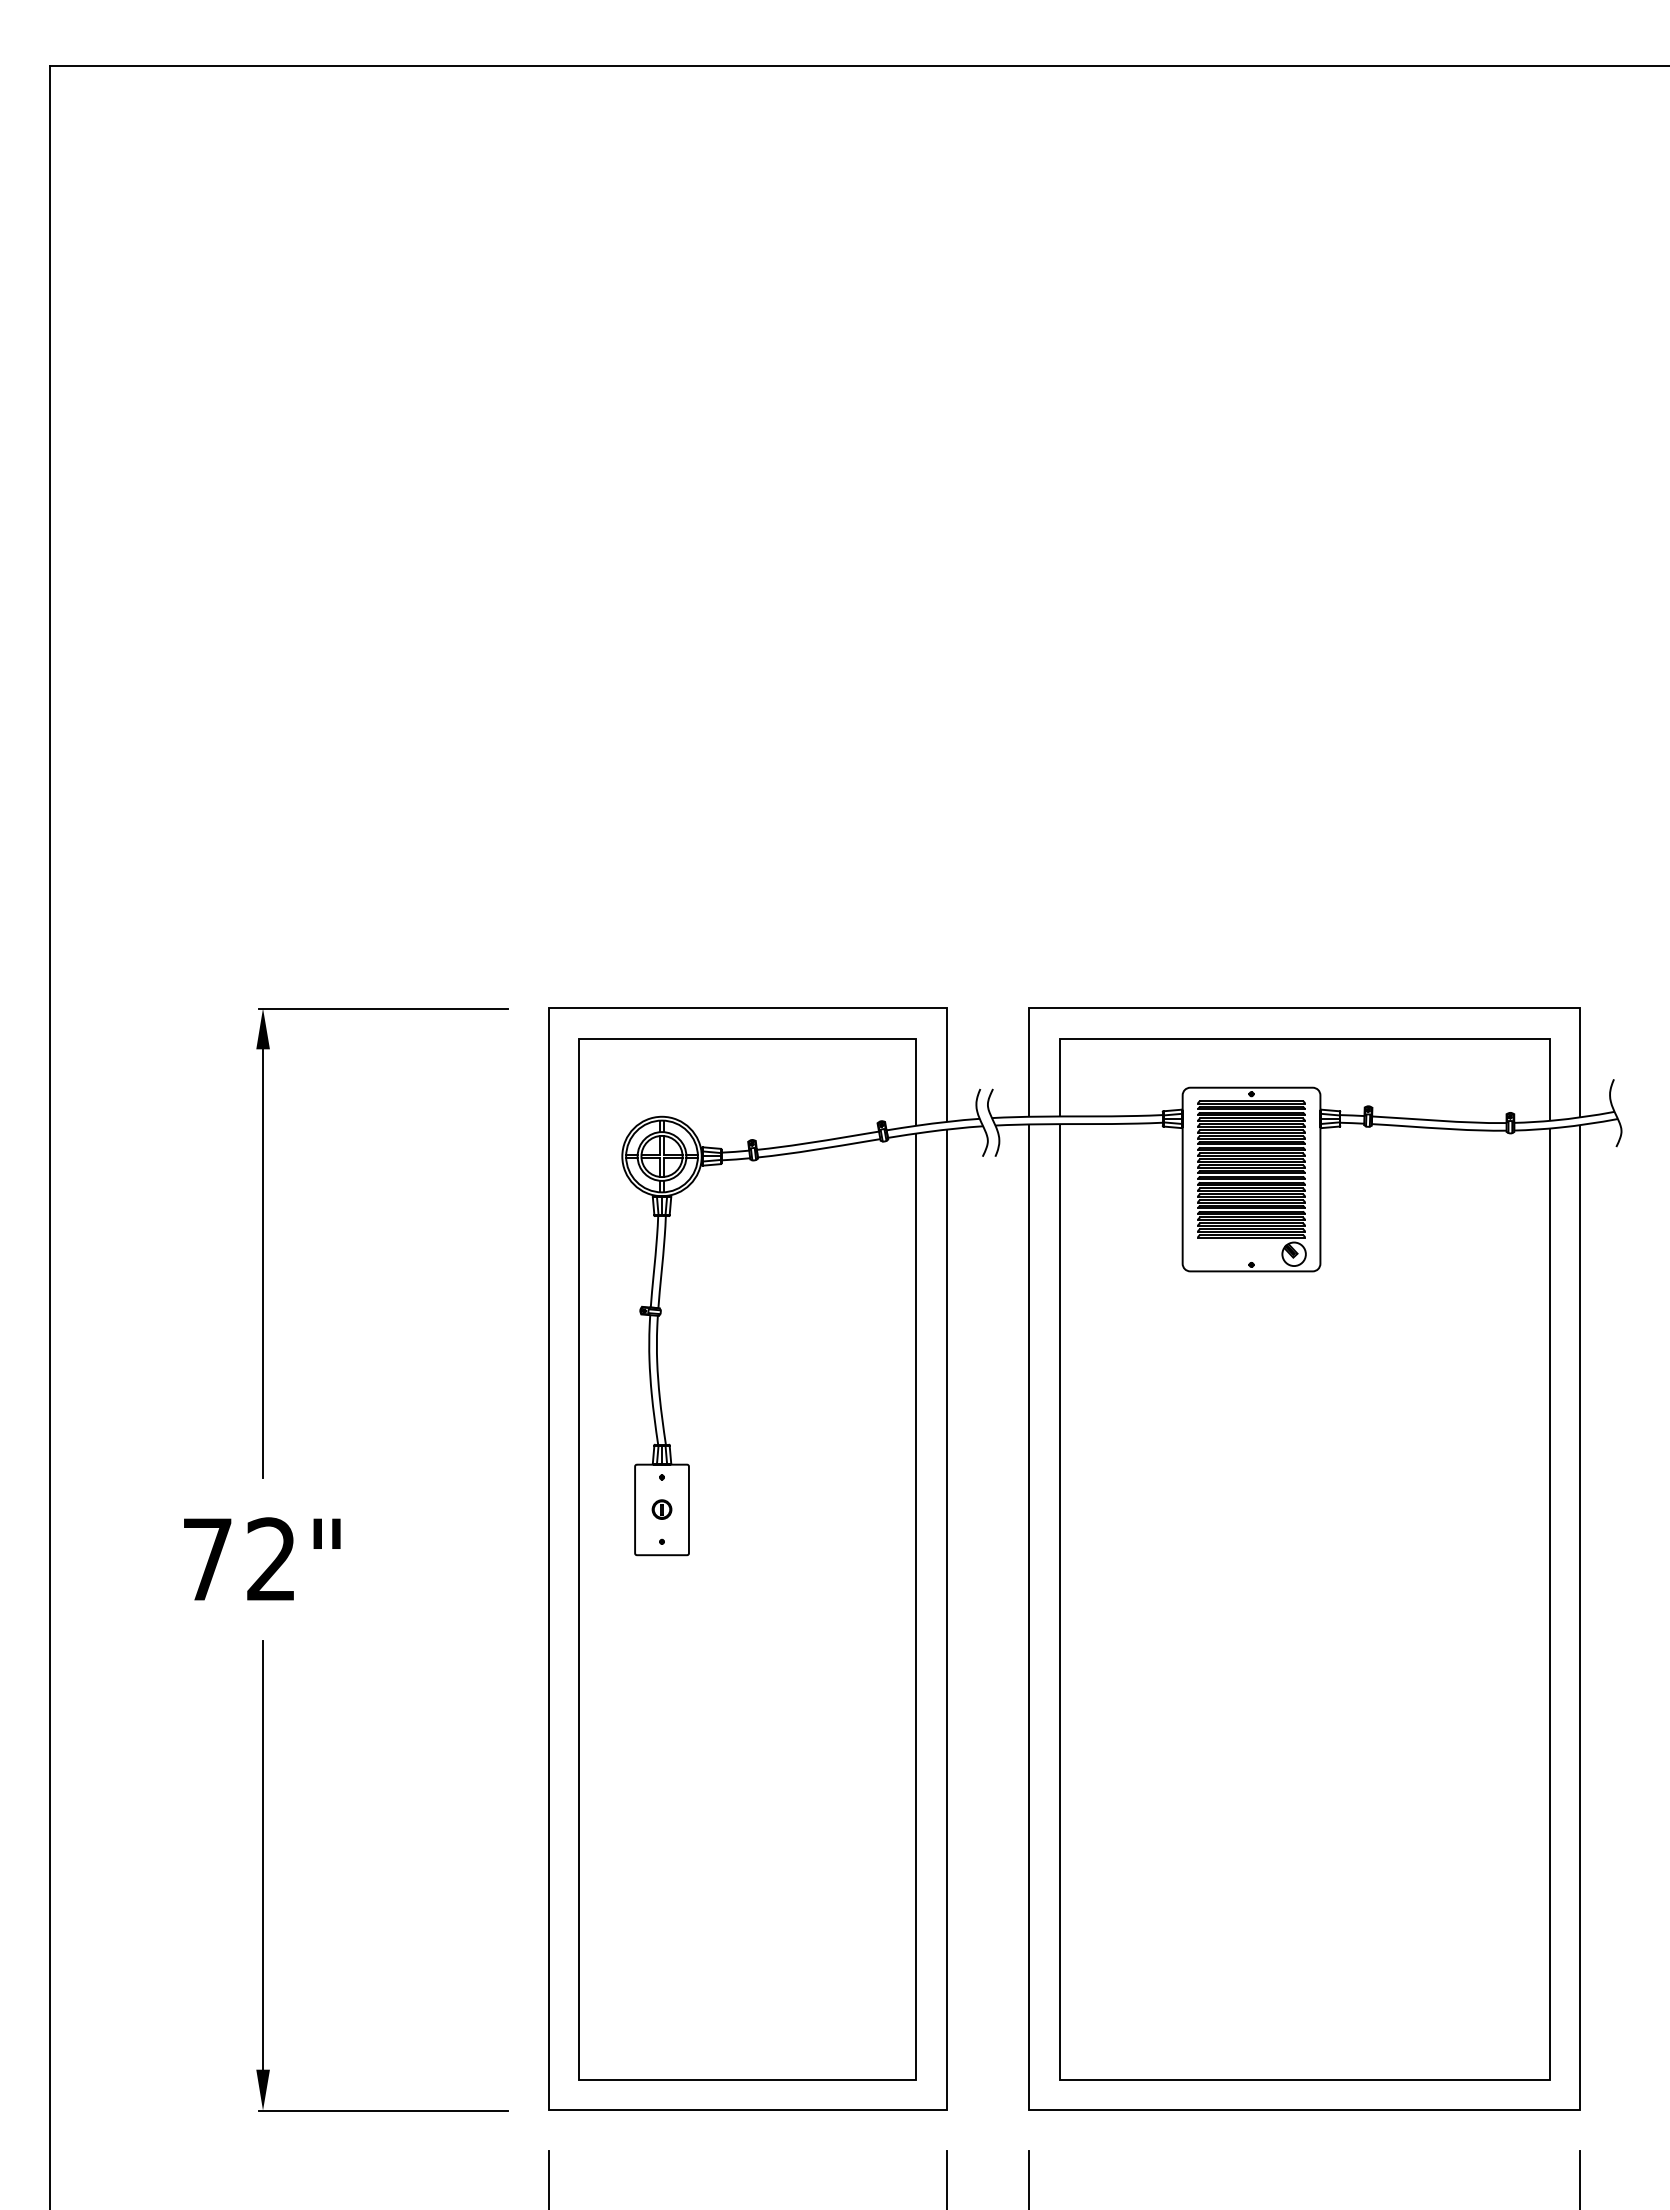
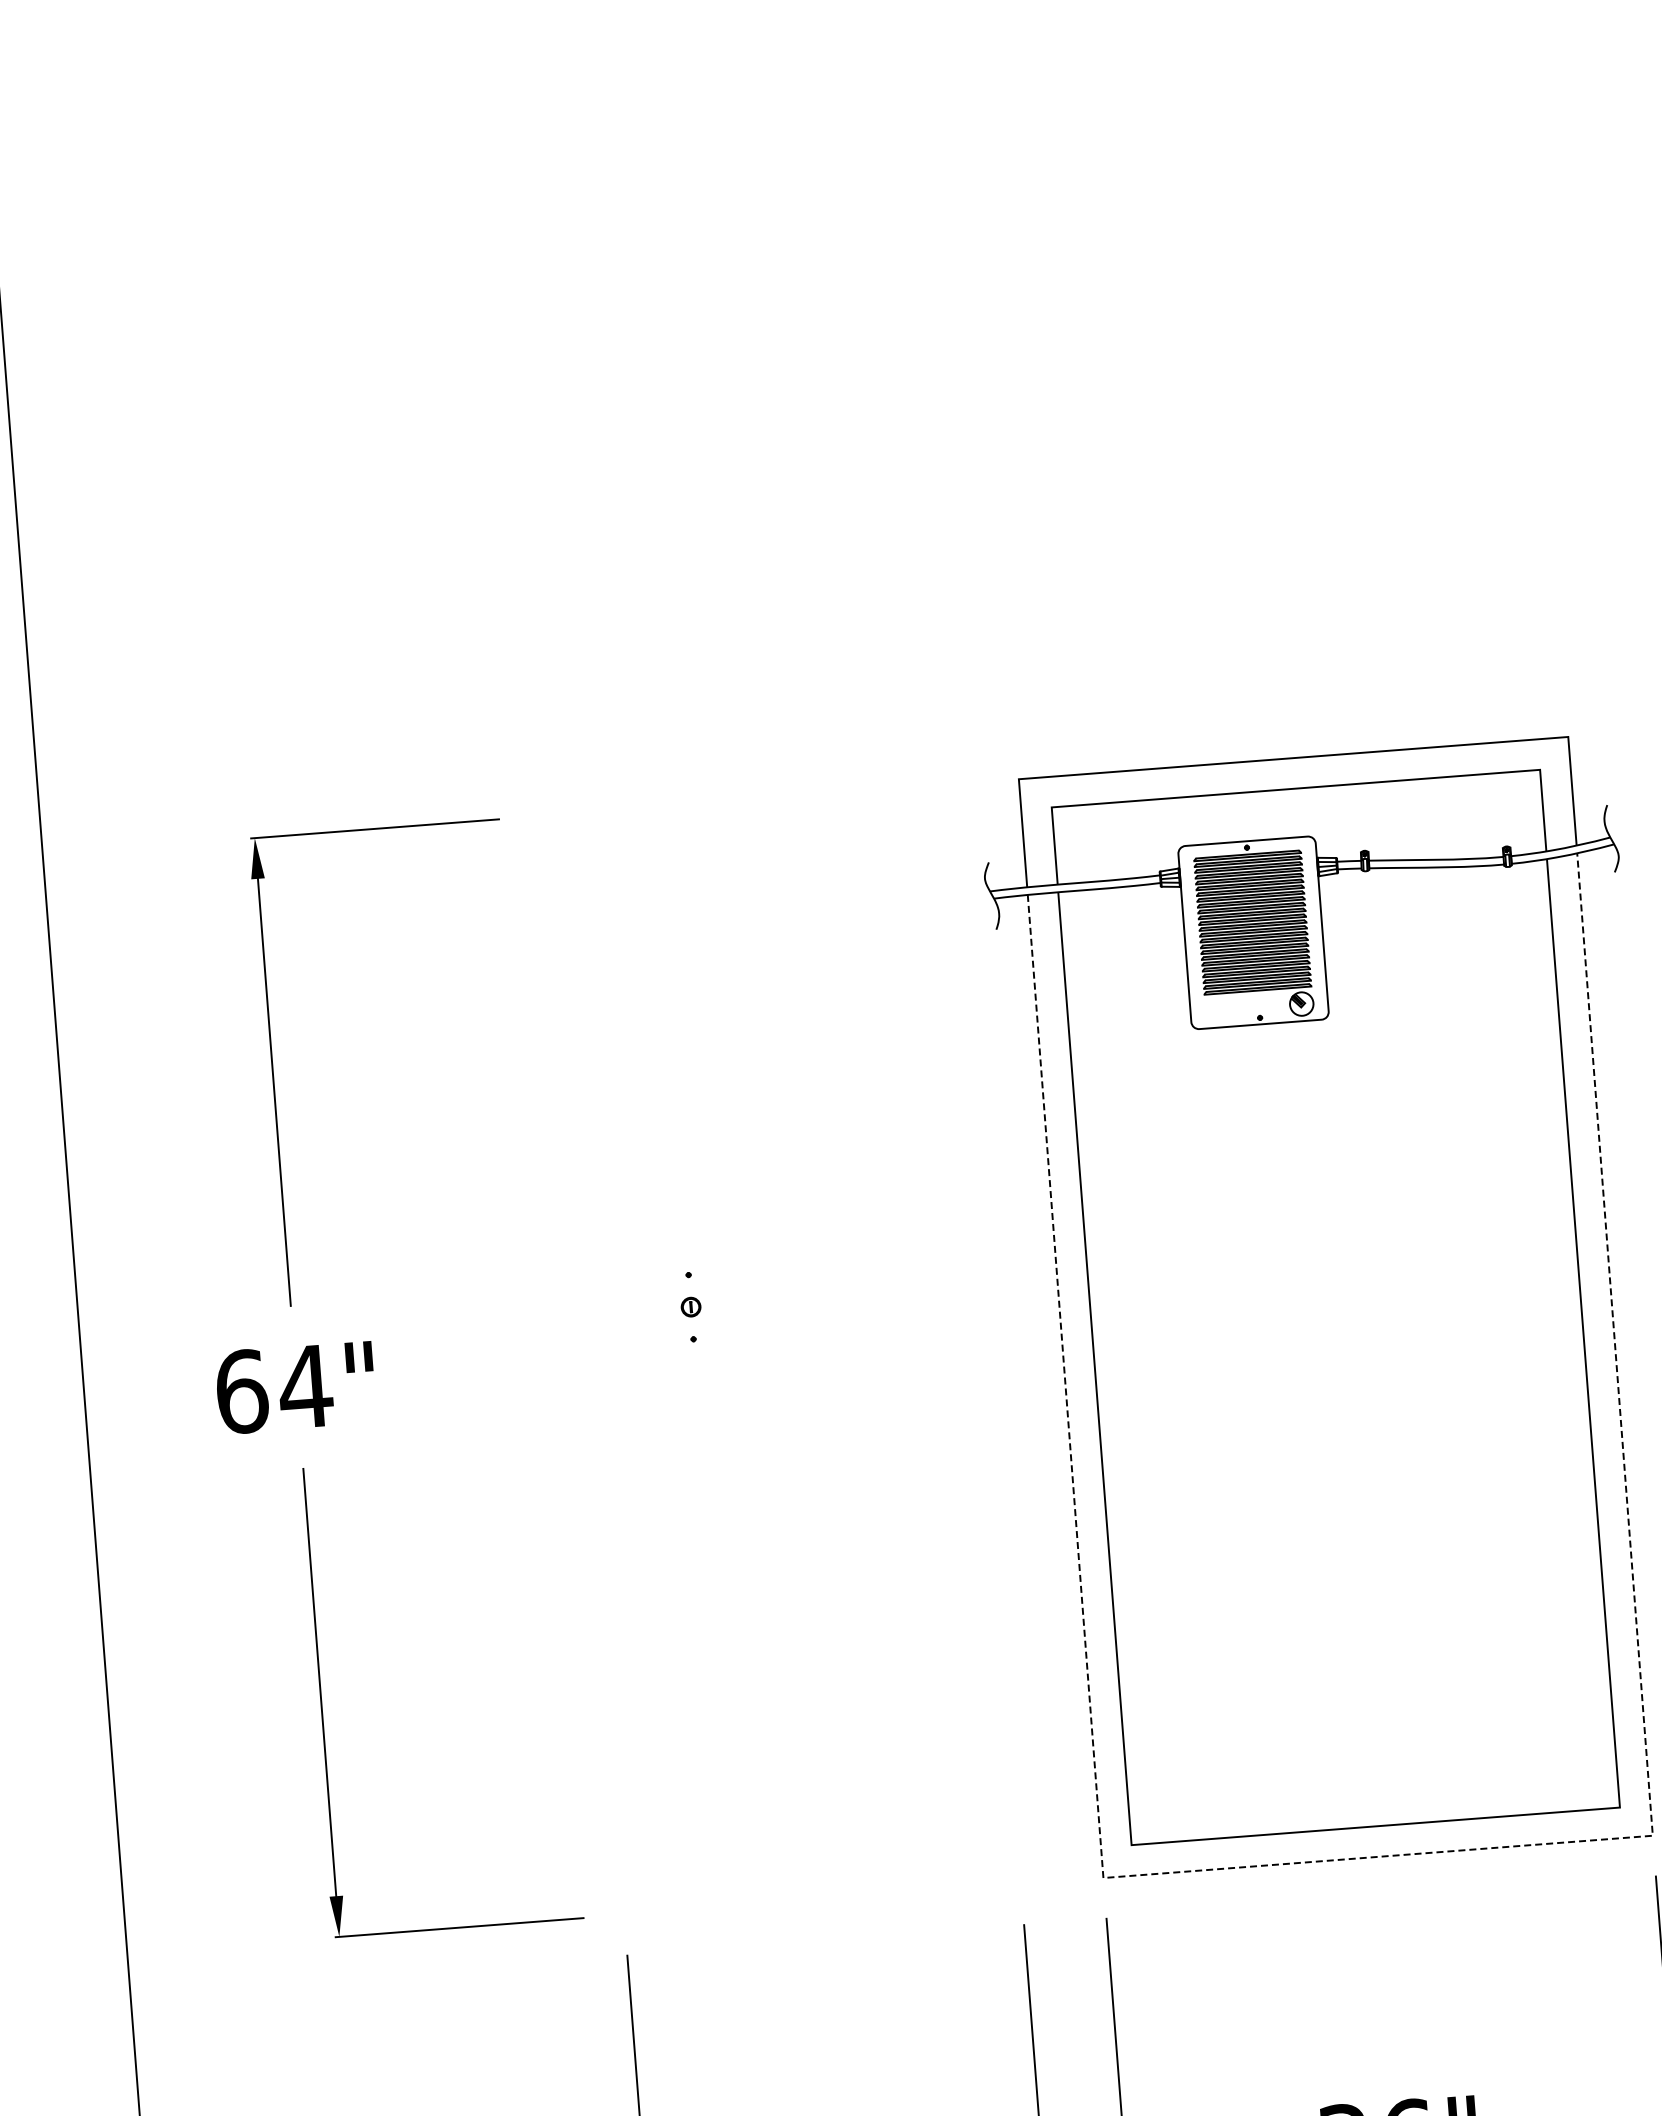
part: (768, 1558) -> (801, 1347), removed
text: (240, 1559) -> (274, 1389), 72" -> 64"
line: (1304, 2110) -> (1377, 1856), solid -> dashed

